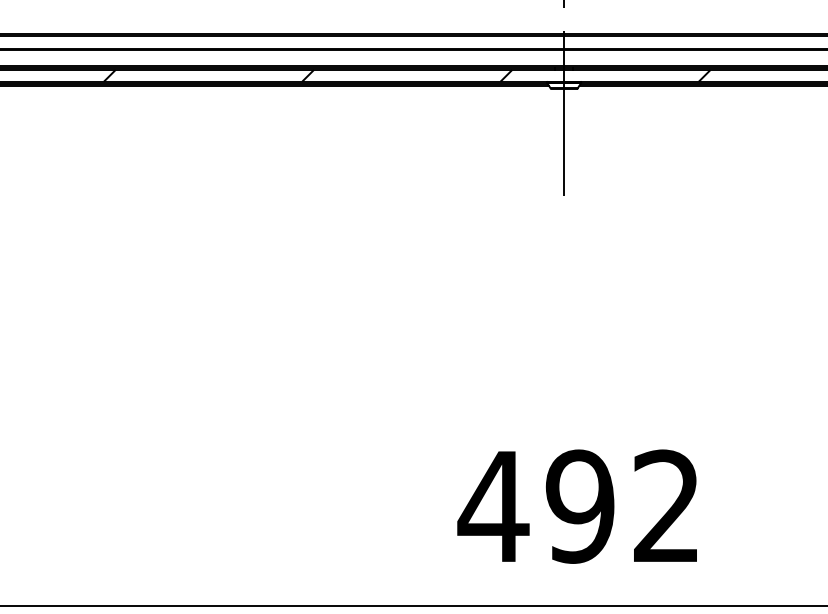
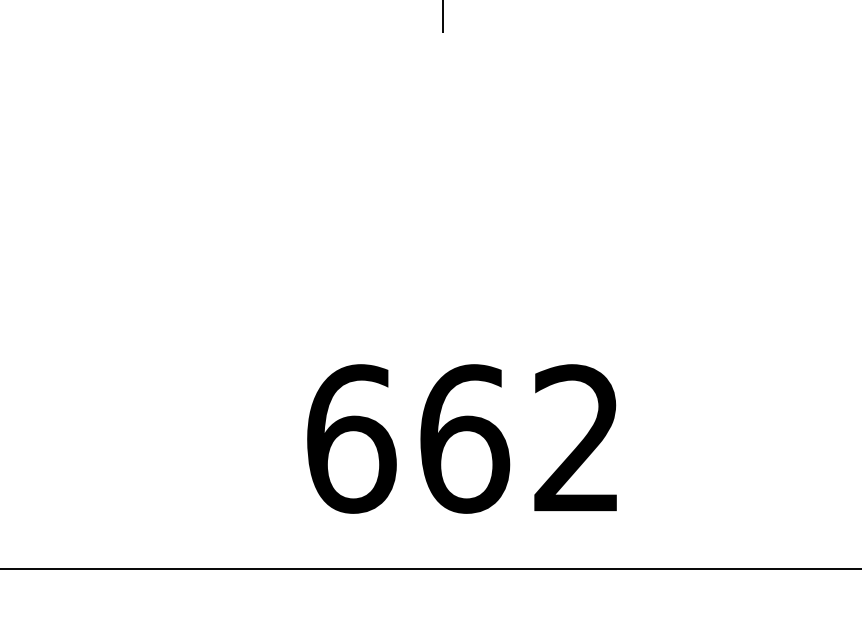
text: (536, 506) -> (406, 438), 492 -> 662

